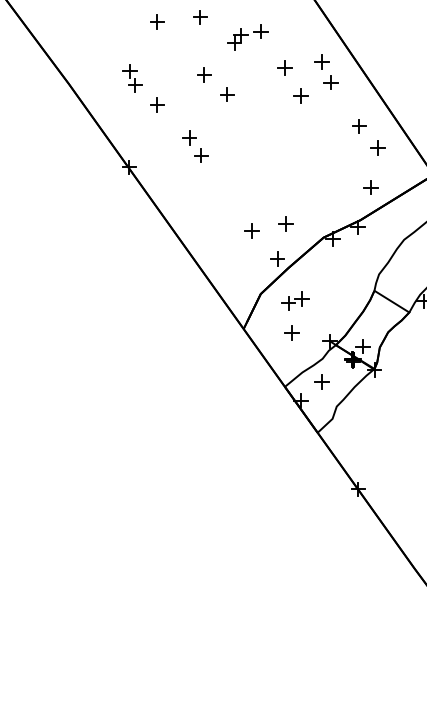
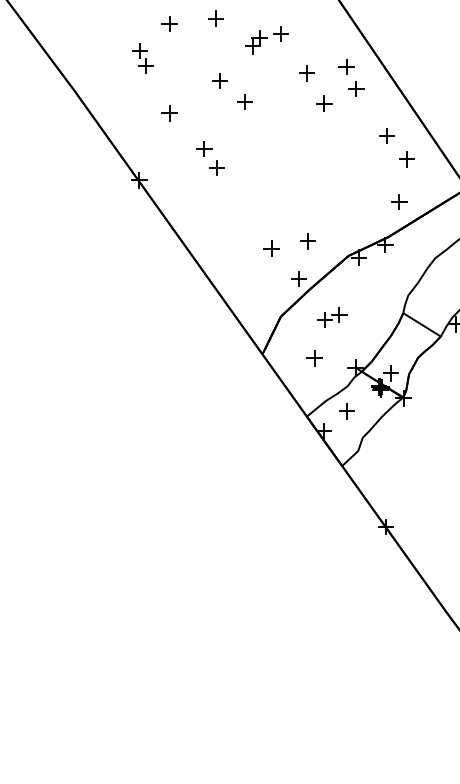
part: (132, 78) -> (142, 58), moved
part: (295, 301) -> (332, 317), moved

